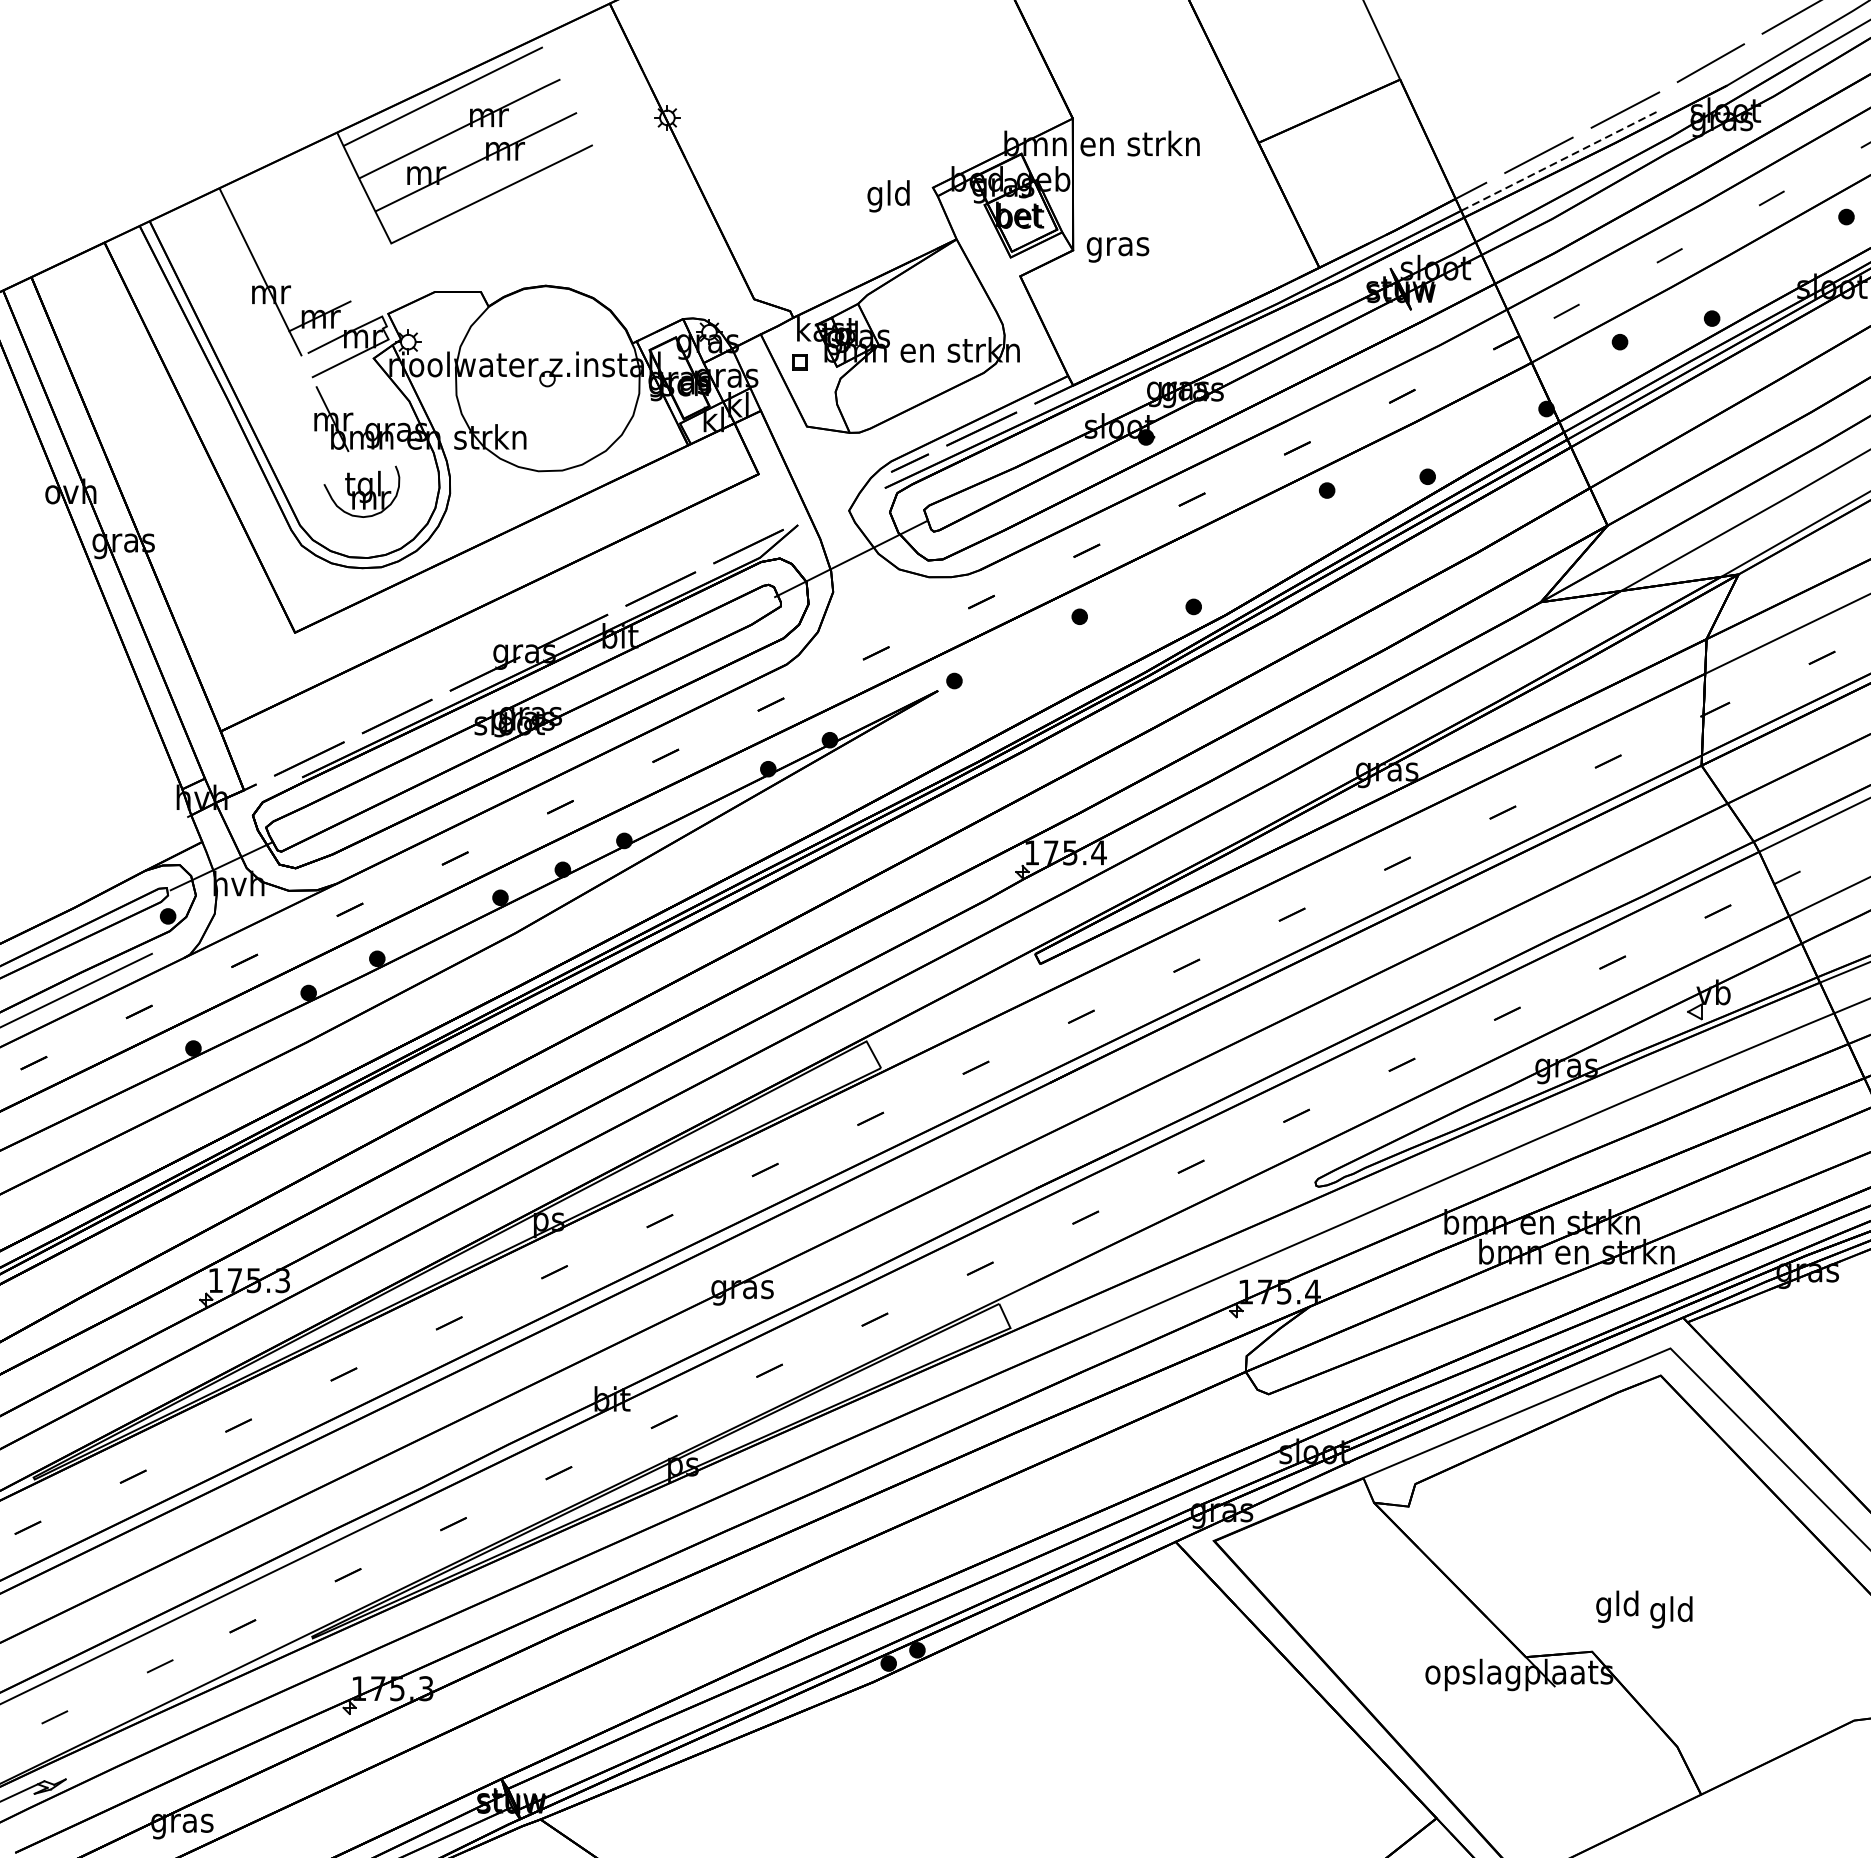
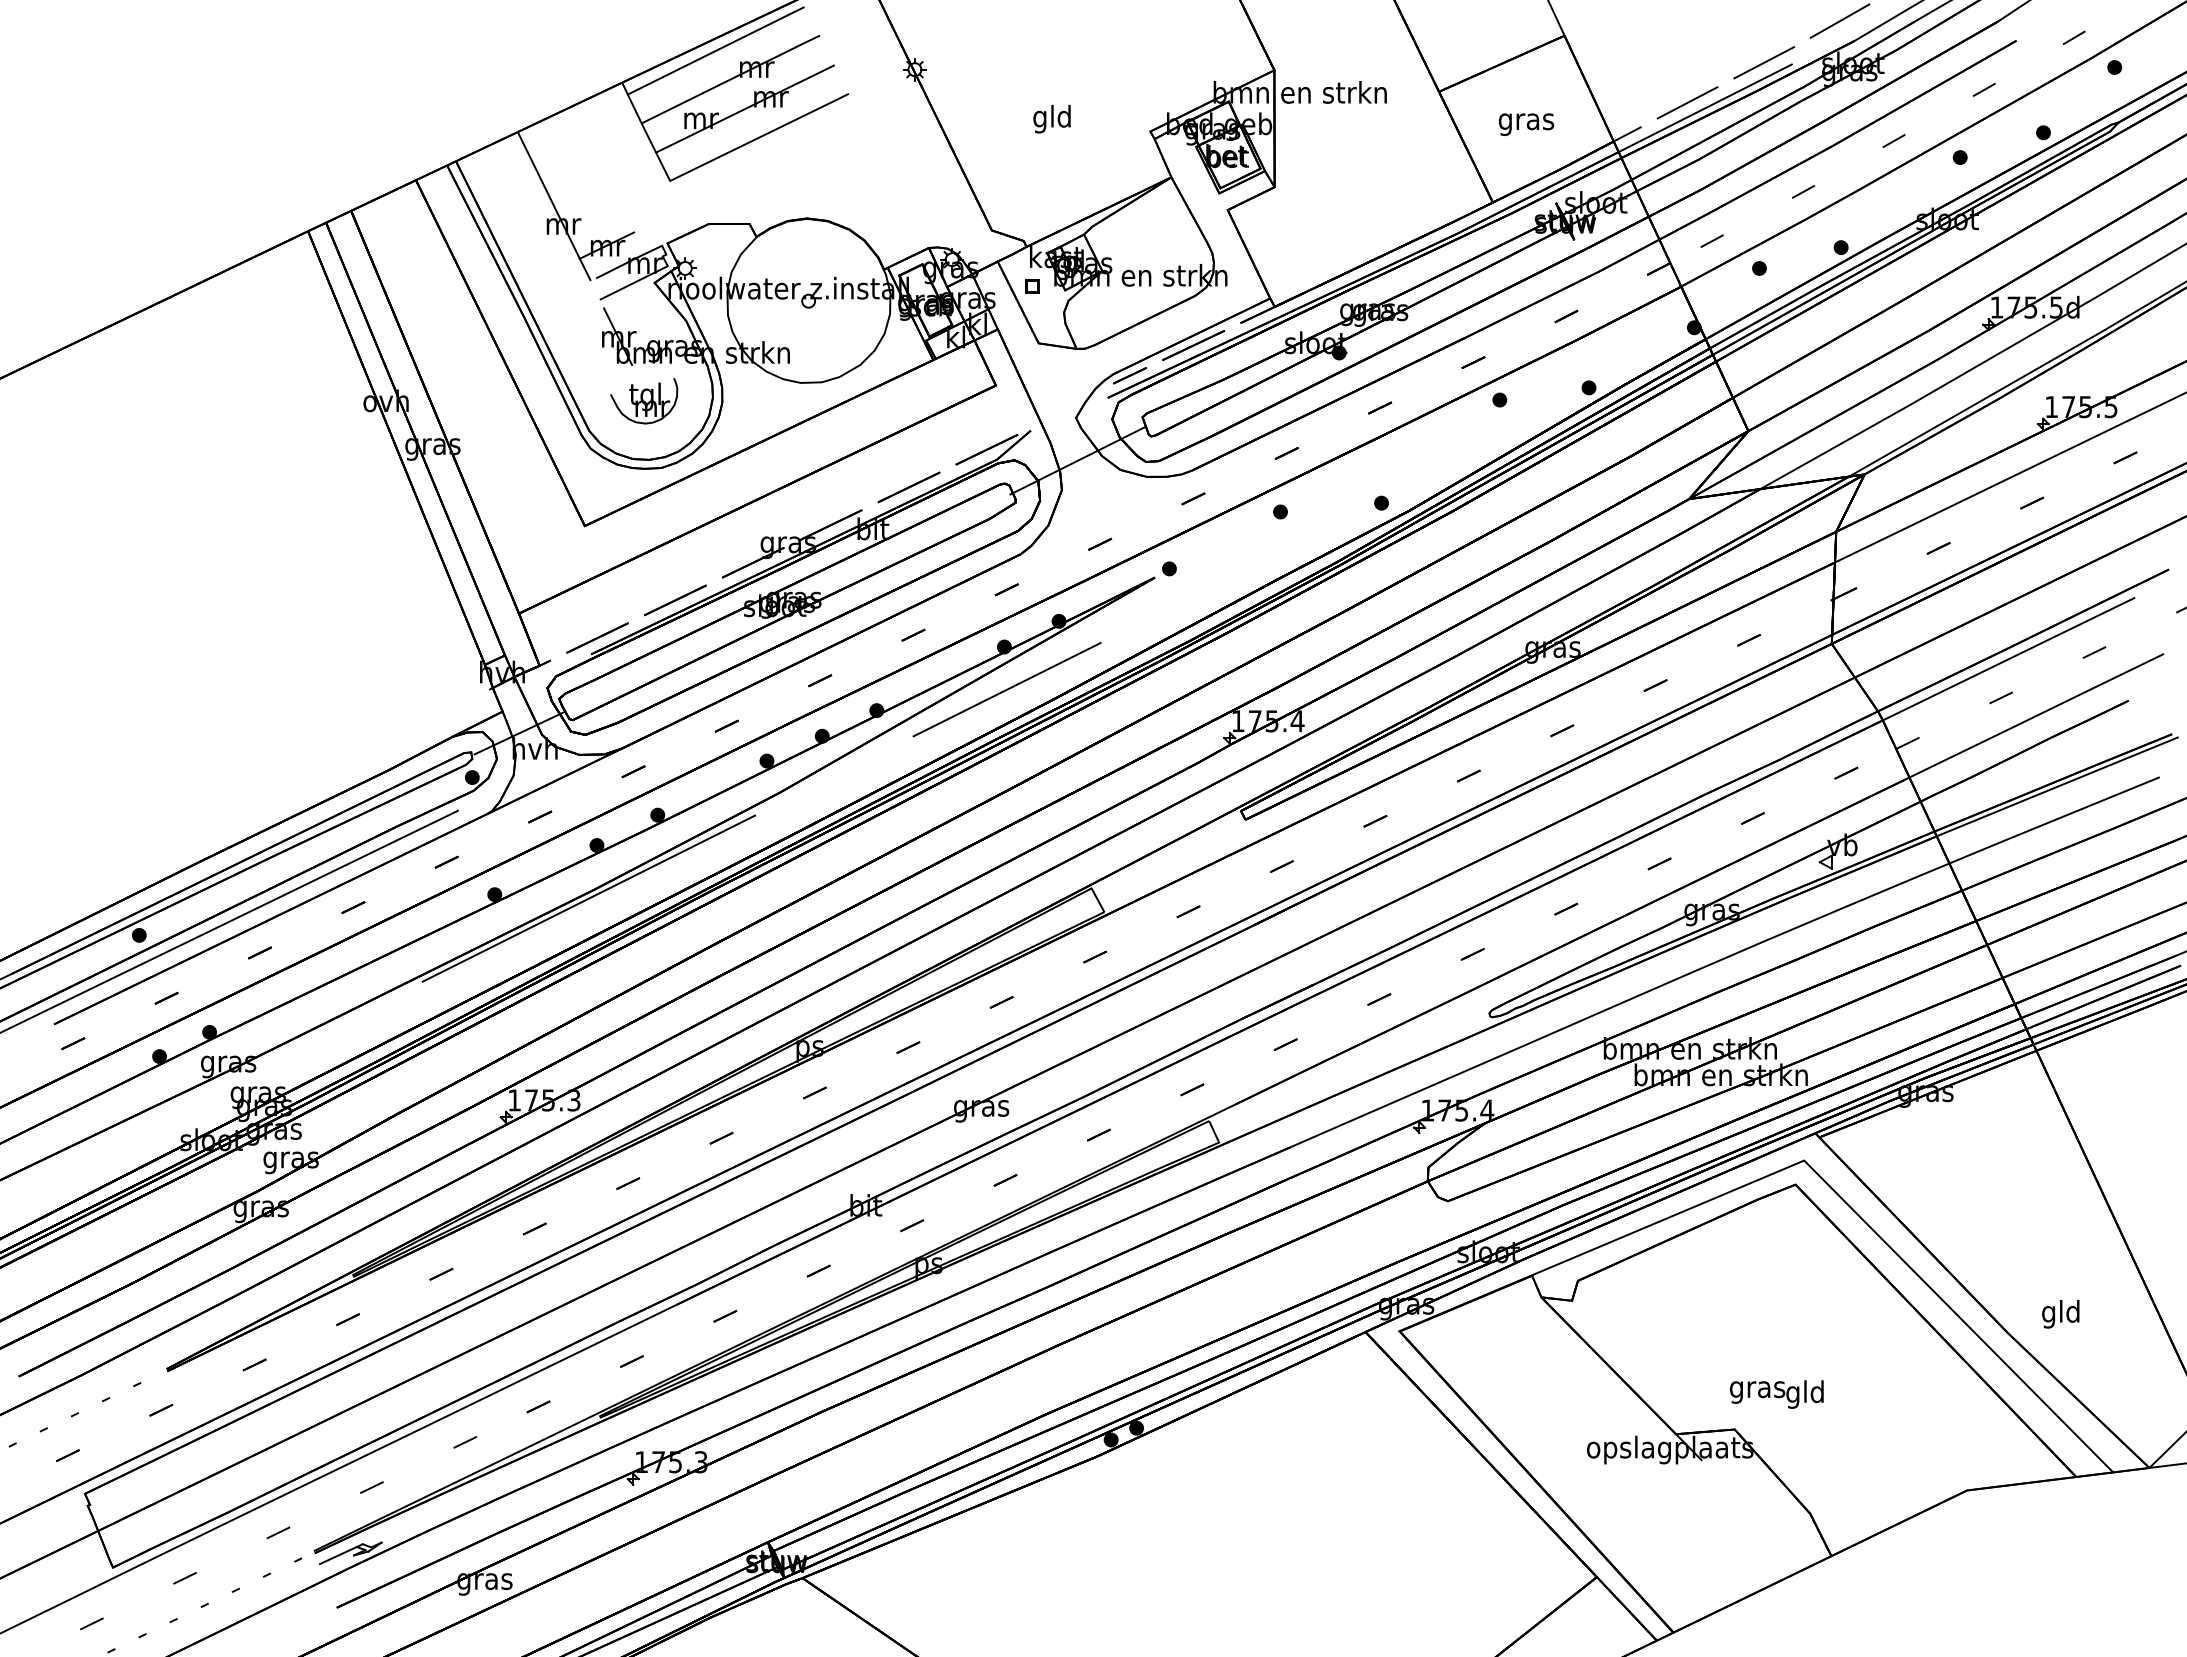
line: (1558, 161) -> (1704, 108), dashed -> solid
text: (887, 195) -> (1051, 118), moved
text: (1118, 249) -> (1526, 124), moved
line: (770, 817) -> (1006, 689), added
line: (299, 1052) -> (588, 898), added
text: (1617, 1606) -> (1757, 1389), gld -> gras

